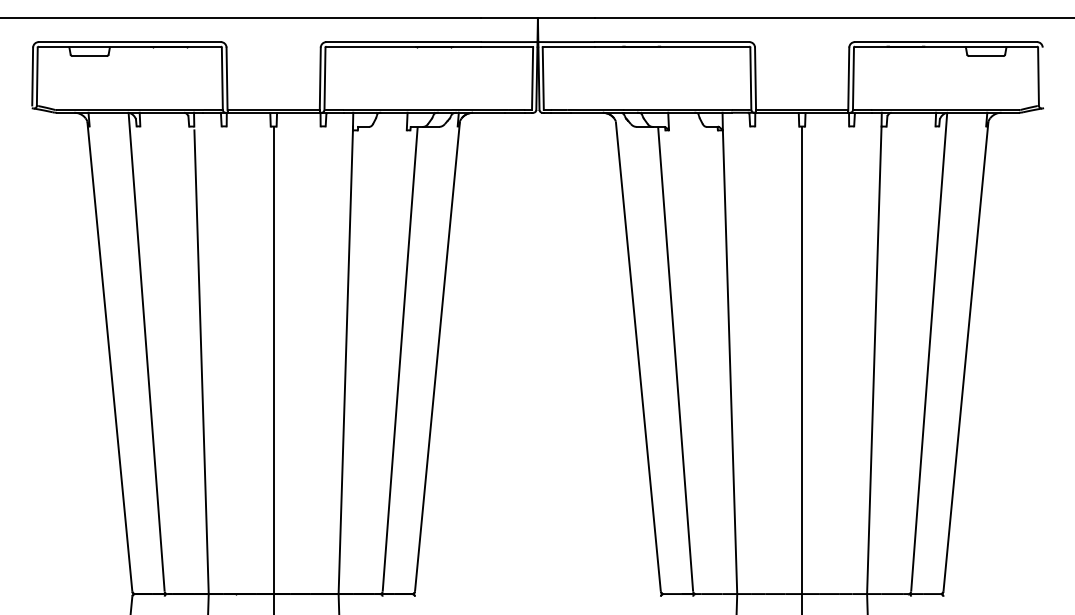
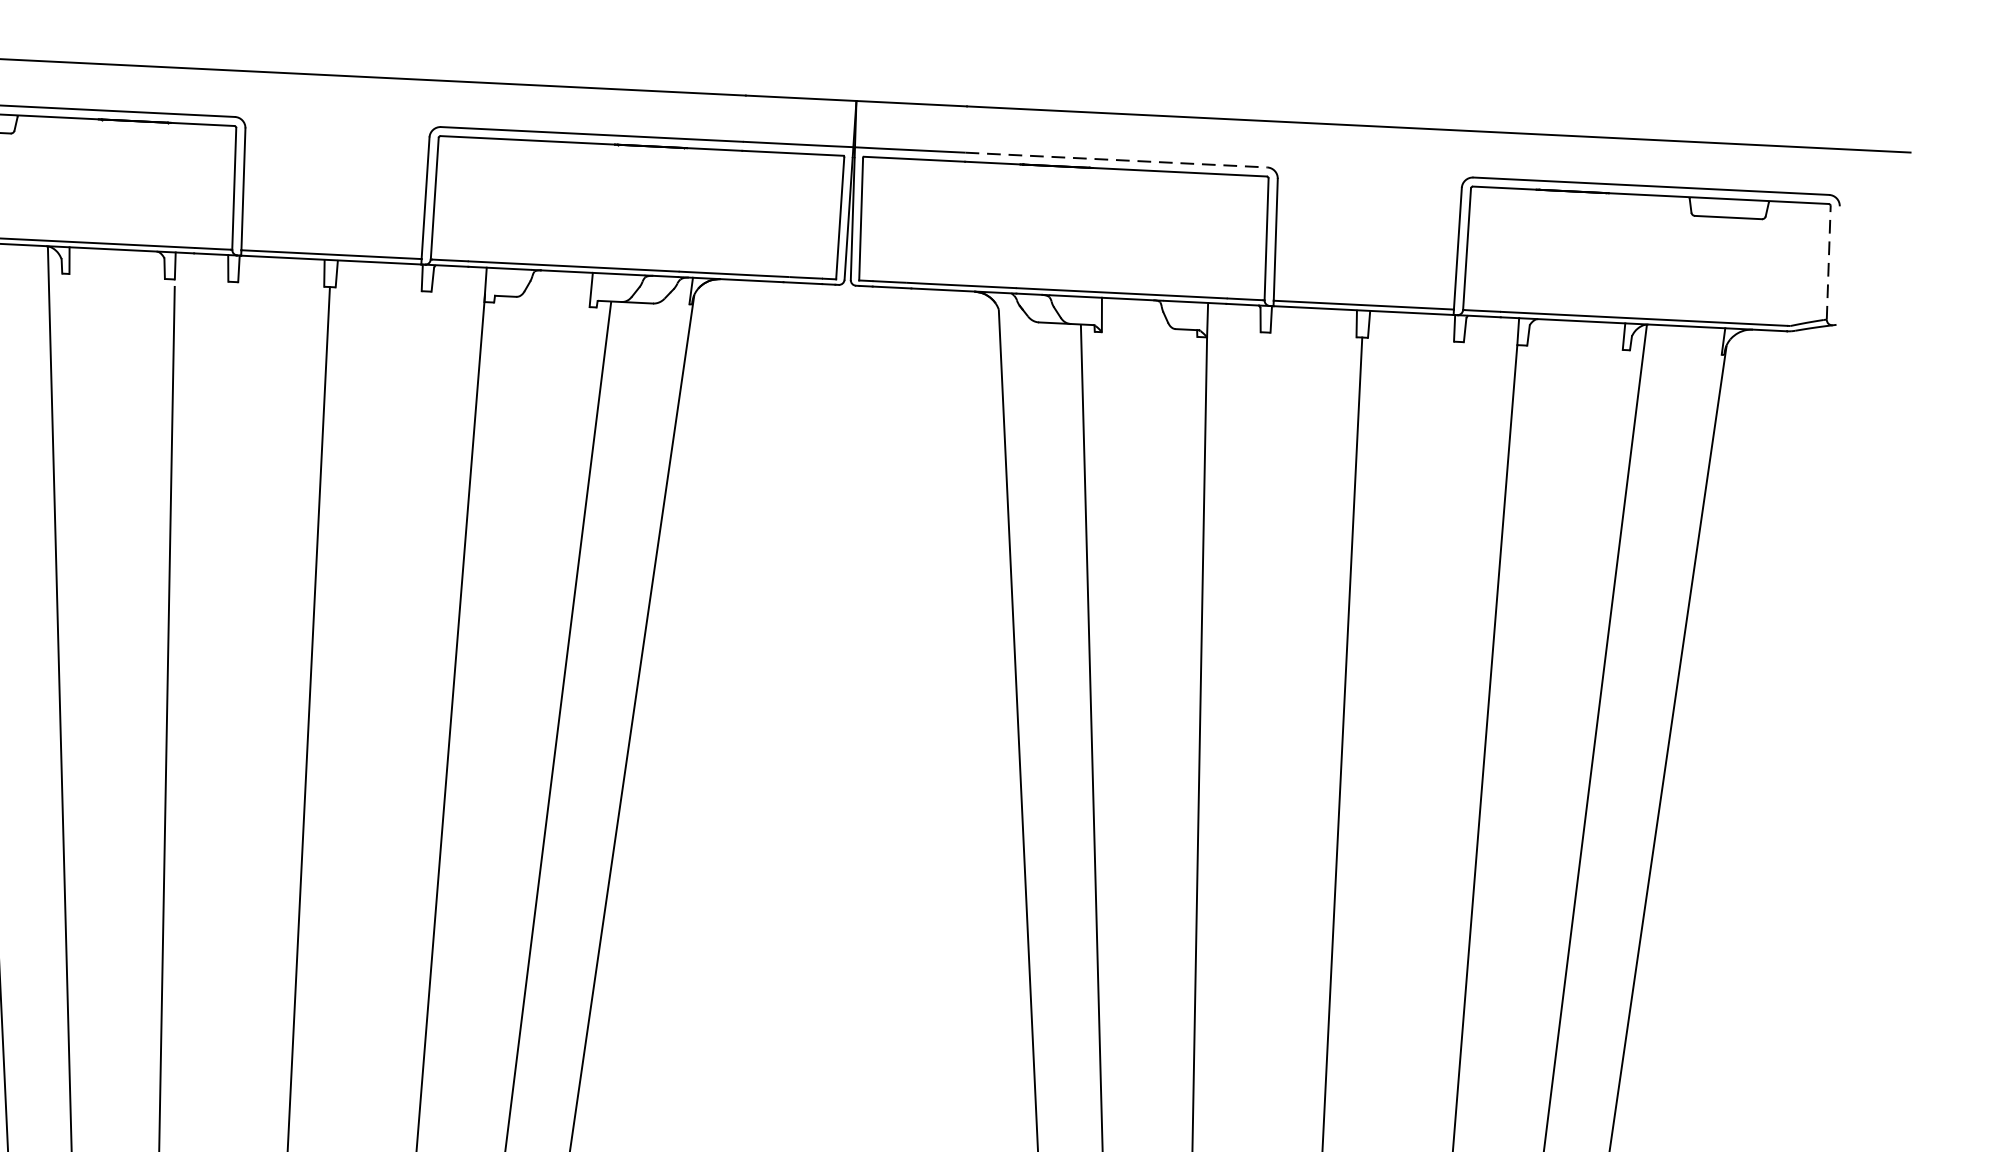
line: (672, 42) -> (1117, 160), solid -> dashed
line: (1038, 76) -> (1828, 262), solid -> dashed

